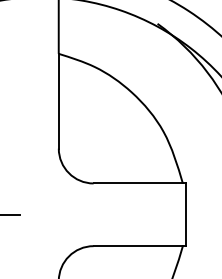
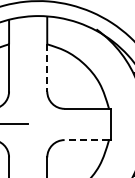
line: (59, 100) -> (47, 67), solid -> dashed
line: (137, 246) -> (86, 140), solid -> dashed

